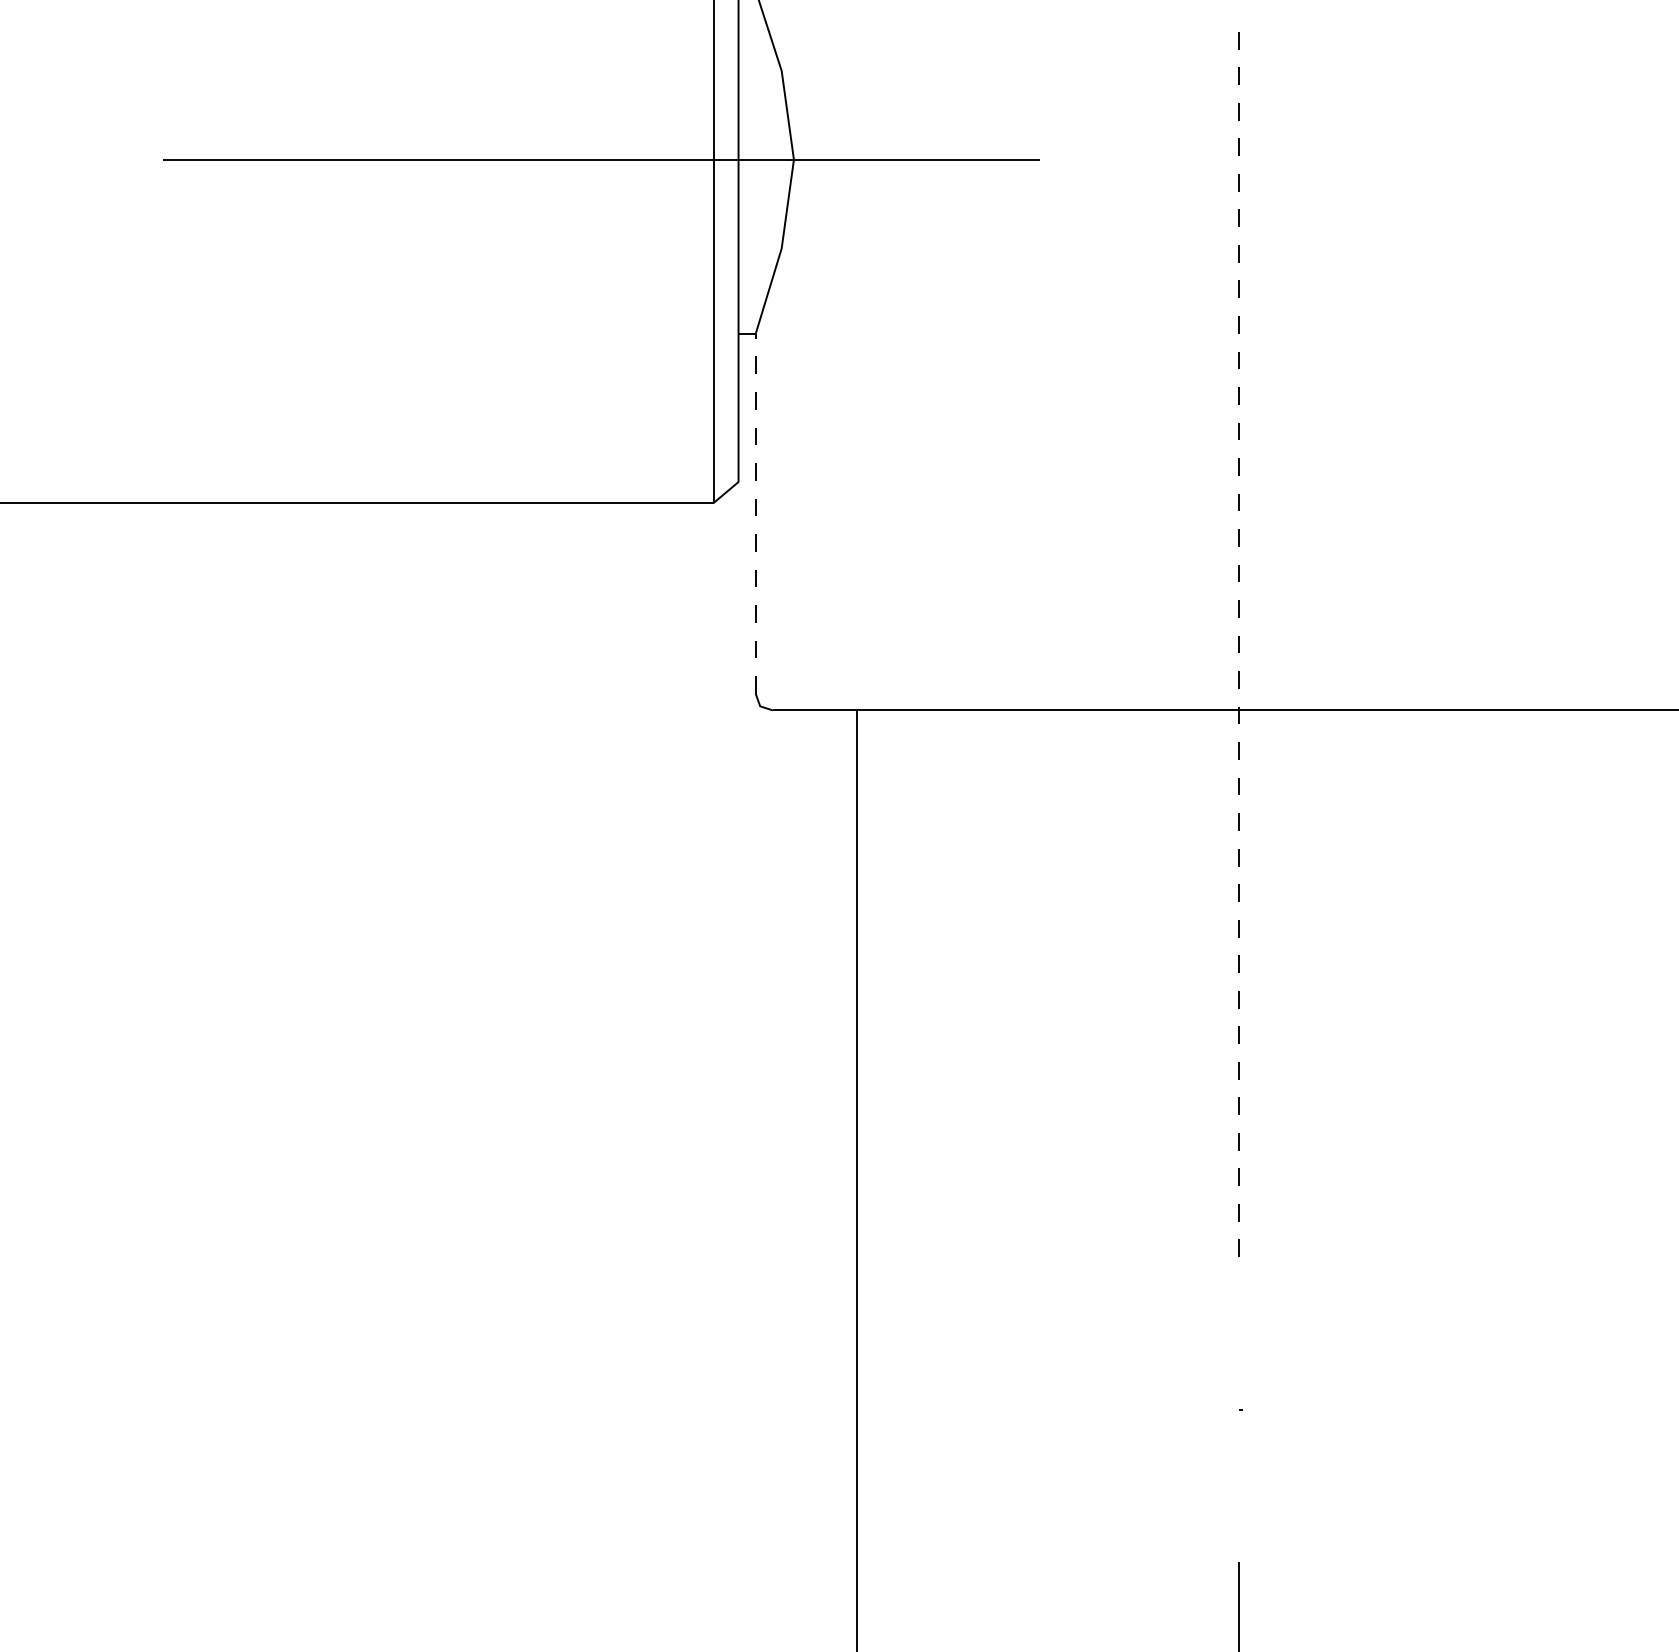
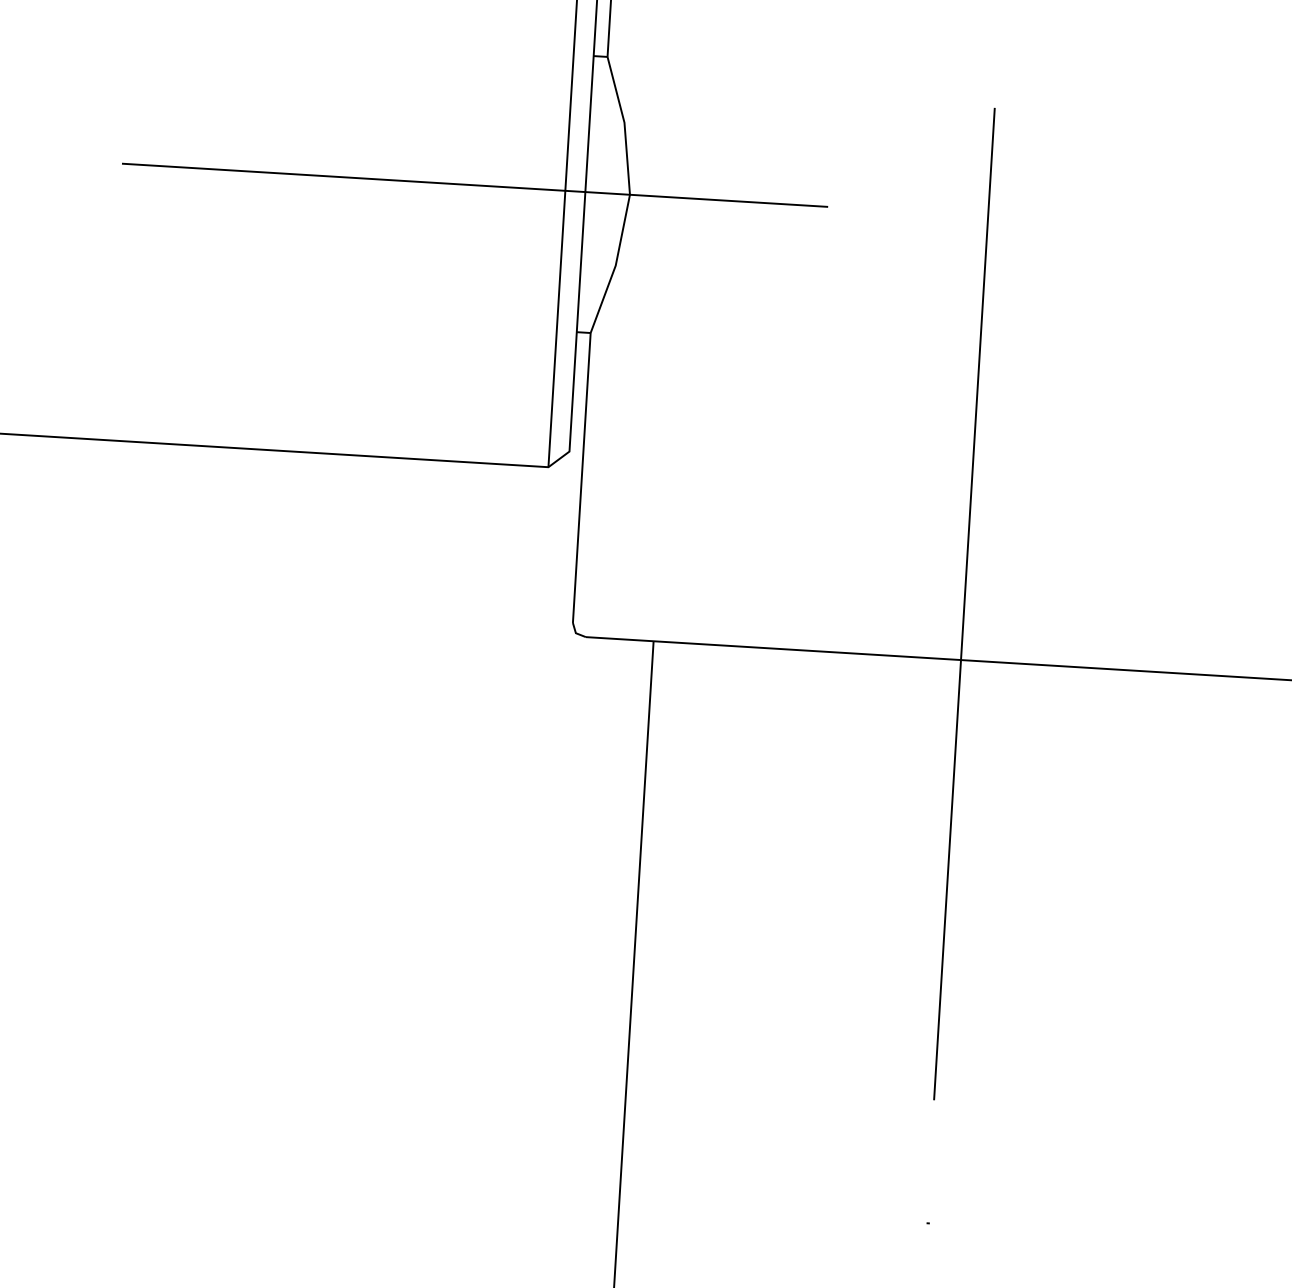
line: (755, 513) -> (581, 477), dashed -> solid
line: (1238, 640) -> (964, 603), dashed -> solid

